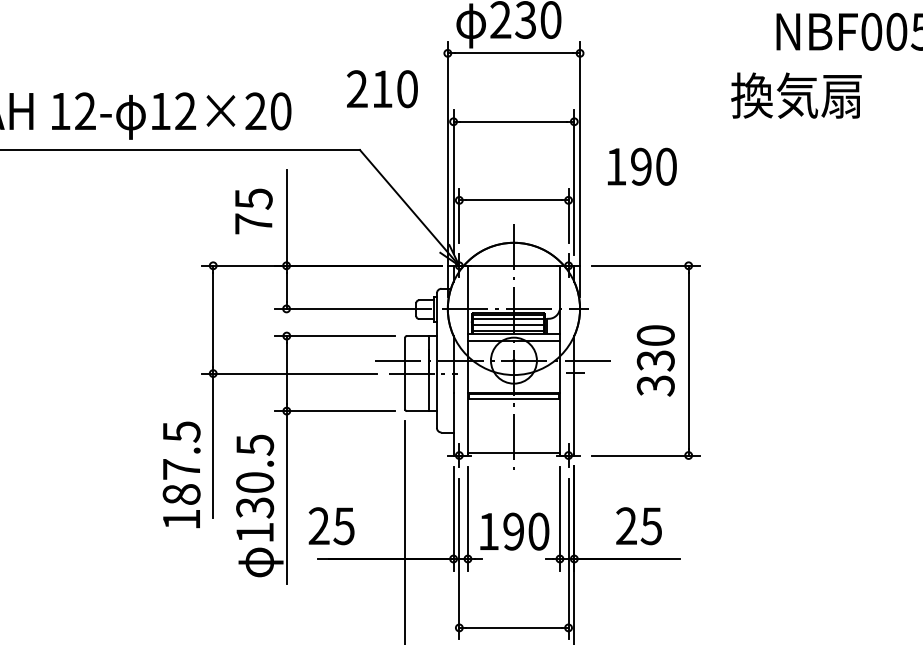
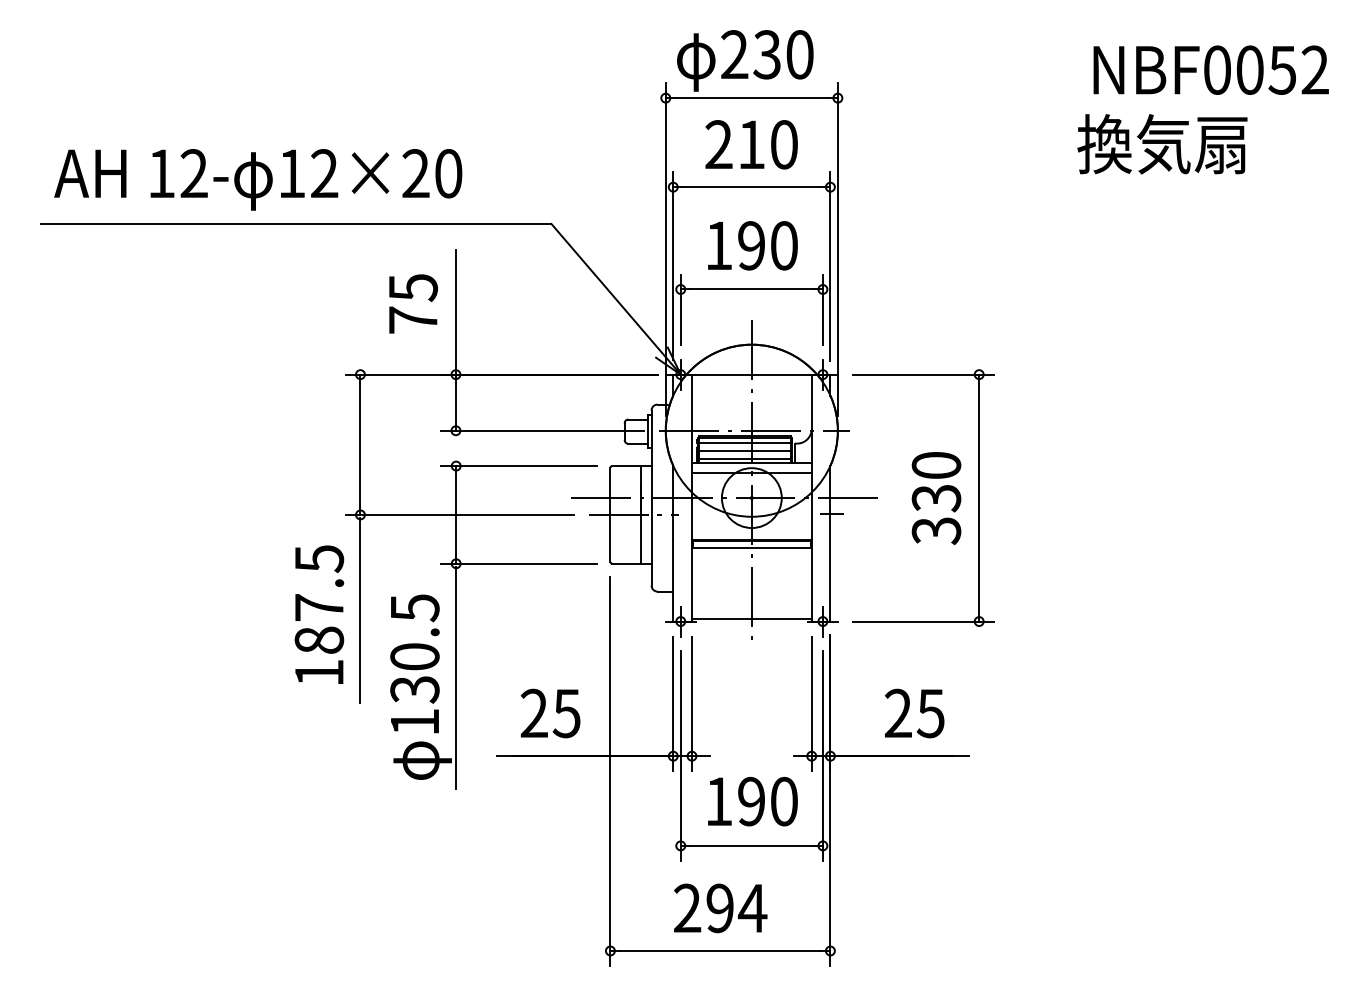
text: (382, 88) -> (751, 144), moved
text: (796, 95) -> (1162, 144), moved
text: (642, 166) -> (752, 245), moved
text: (181, 474) -> (319, 614), moved
text: (331, 526) -> (550, 713), moved
text: (514, 531) -> (752, 801), moved

